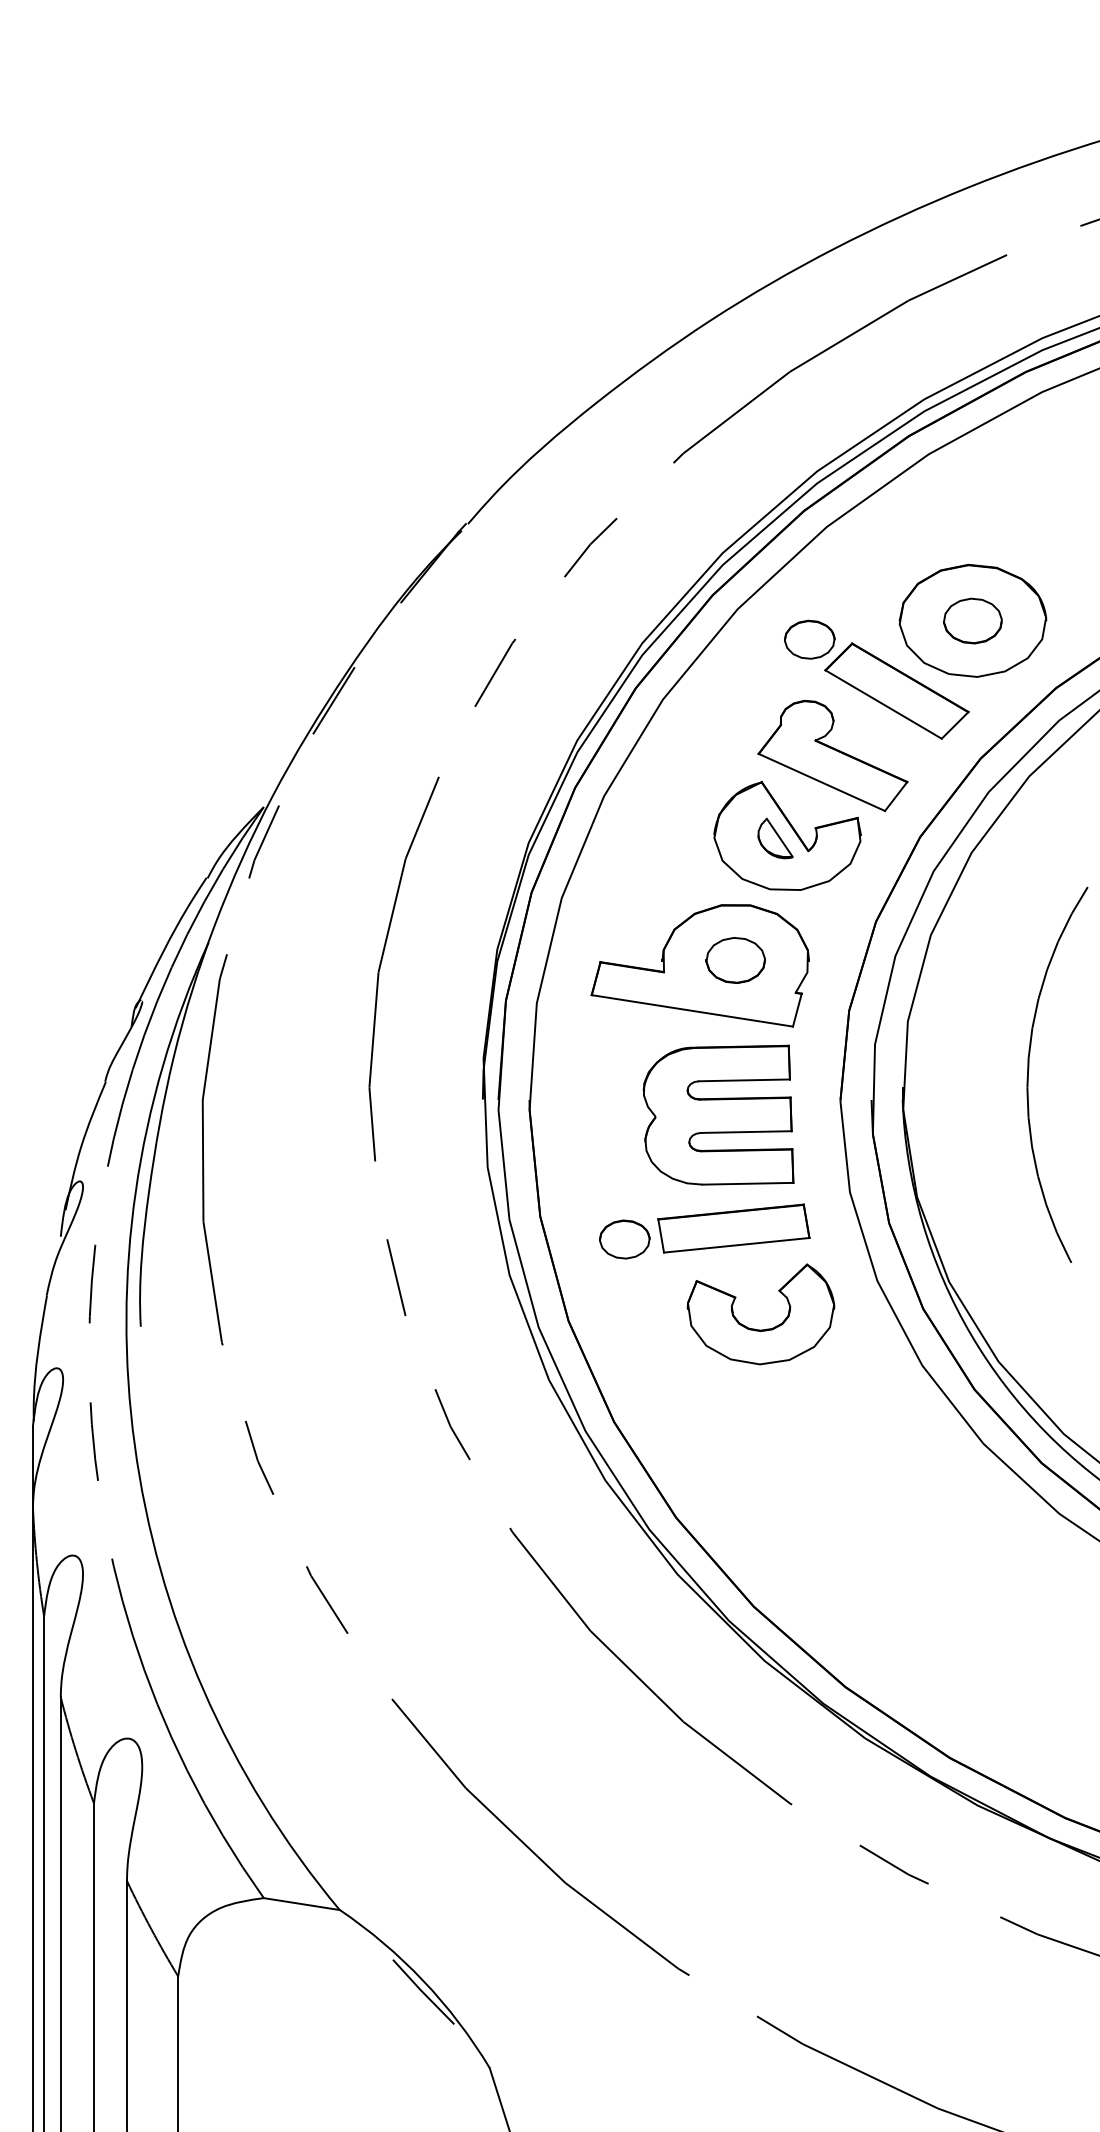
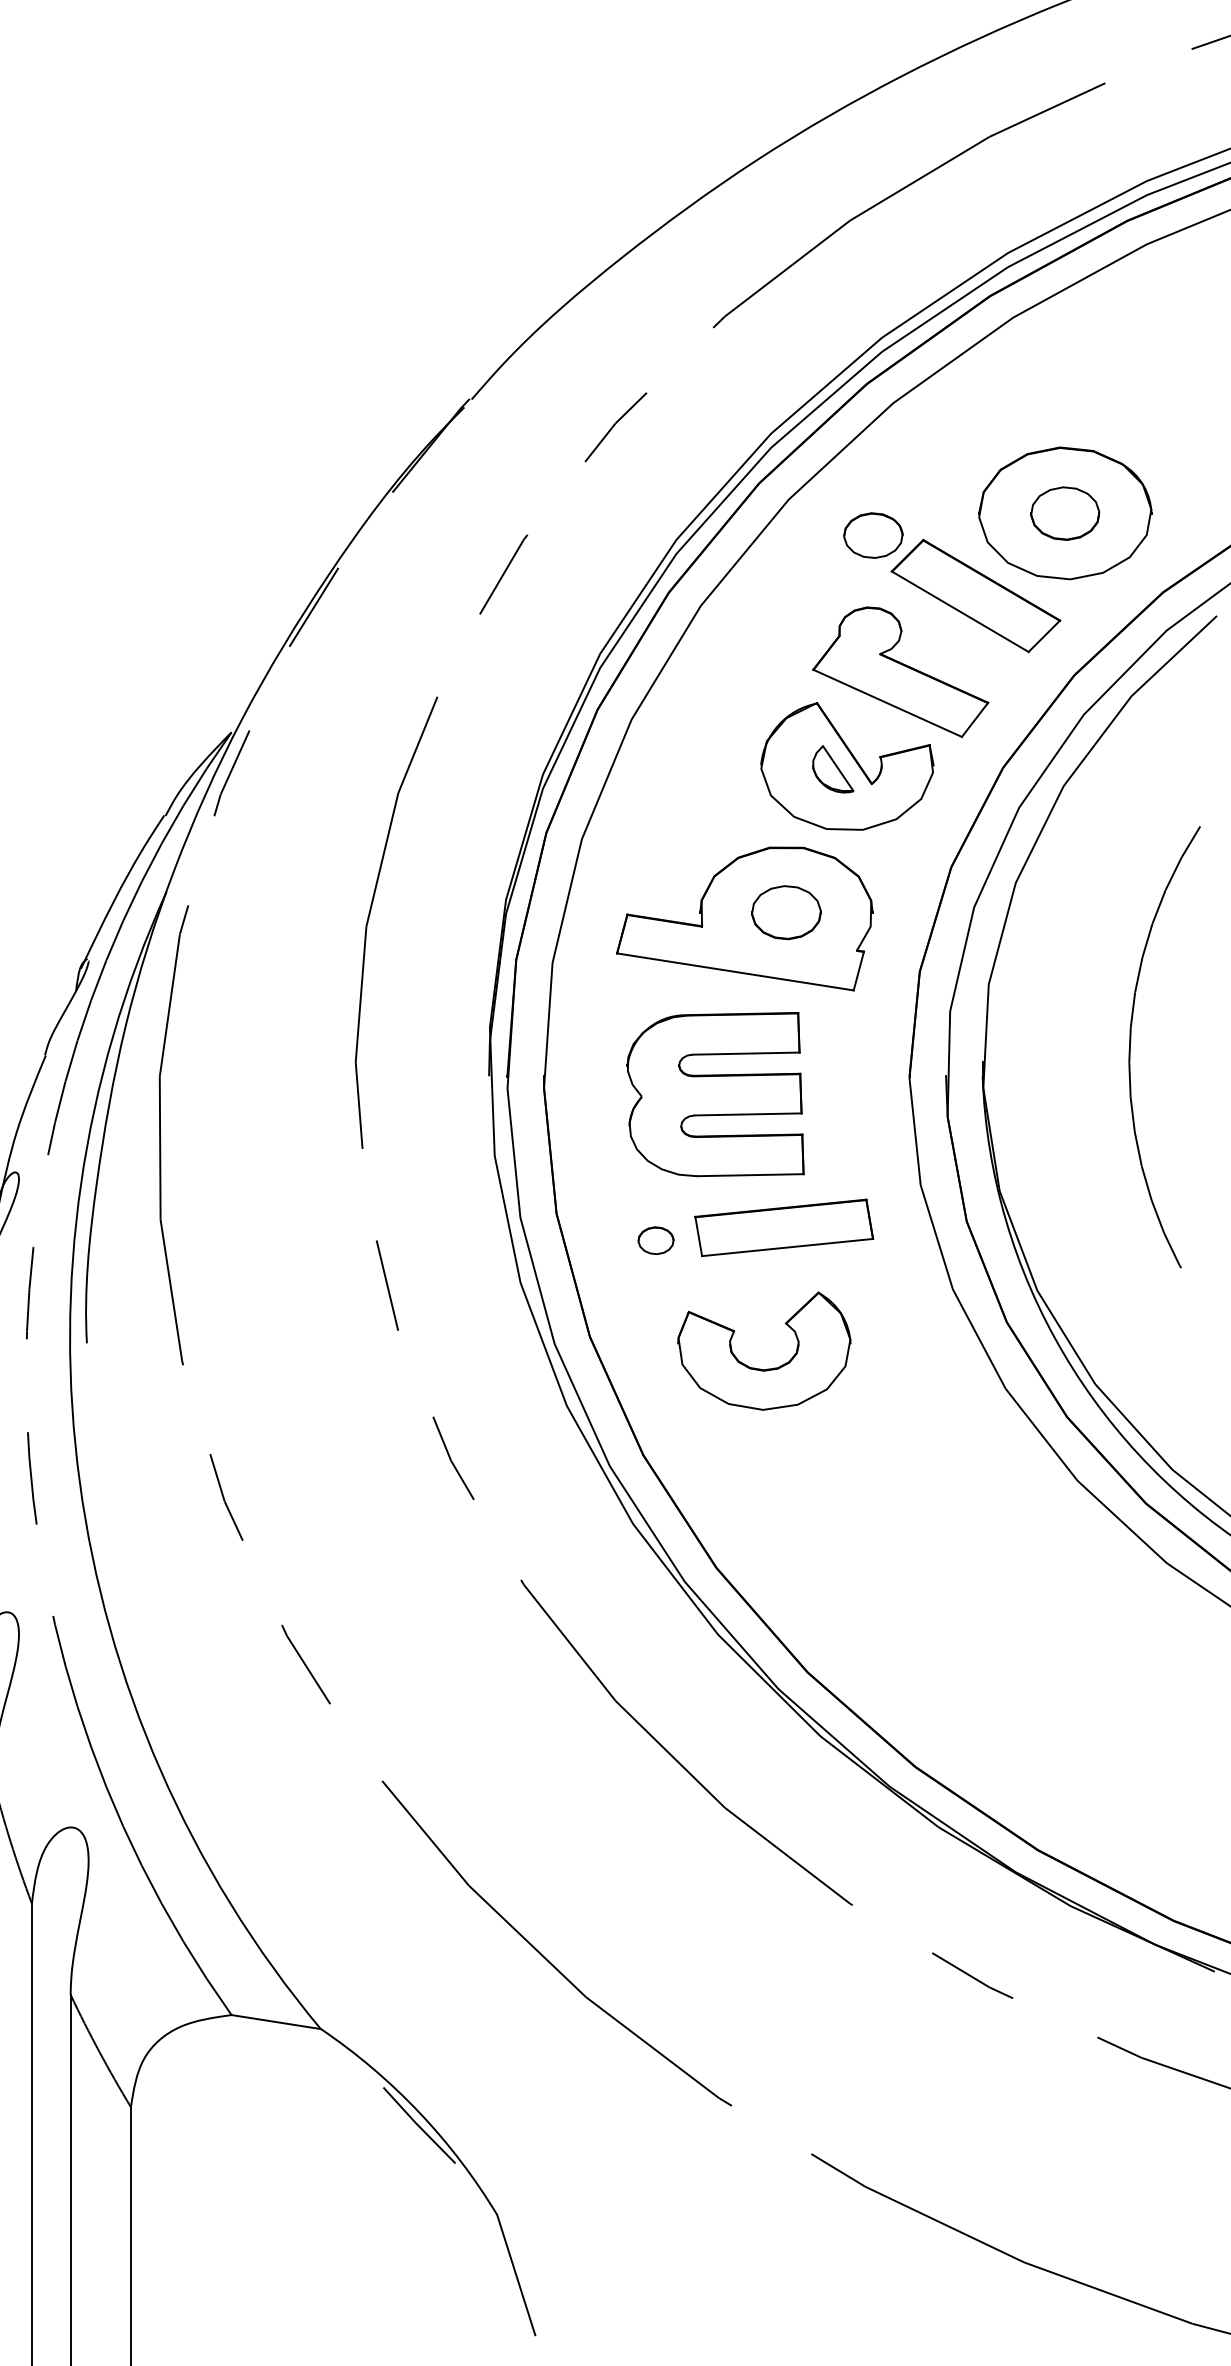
part: (718, 1114) -> (715, 1093), moved
part: (624, 1239) -> (655, 1240), size x0.6
part: (755, 1328) -> (757, 1367), moved

